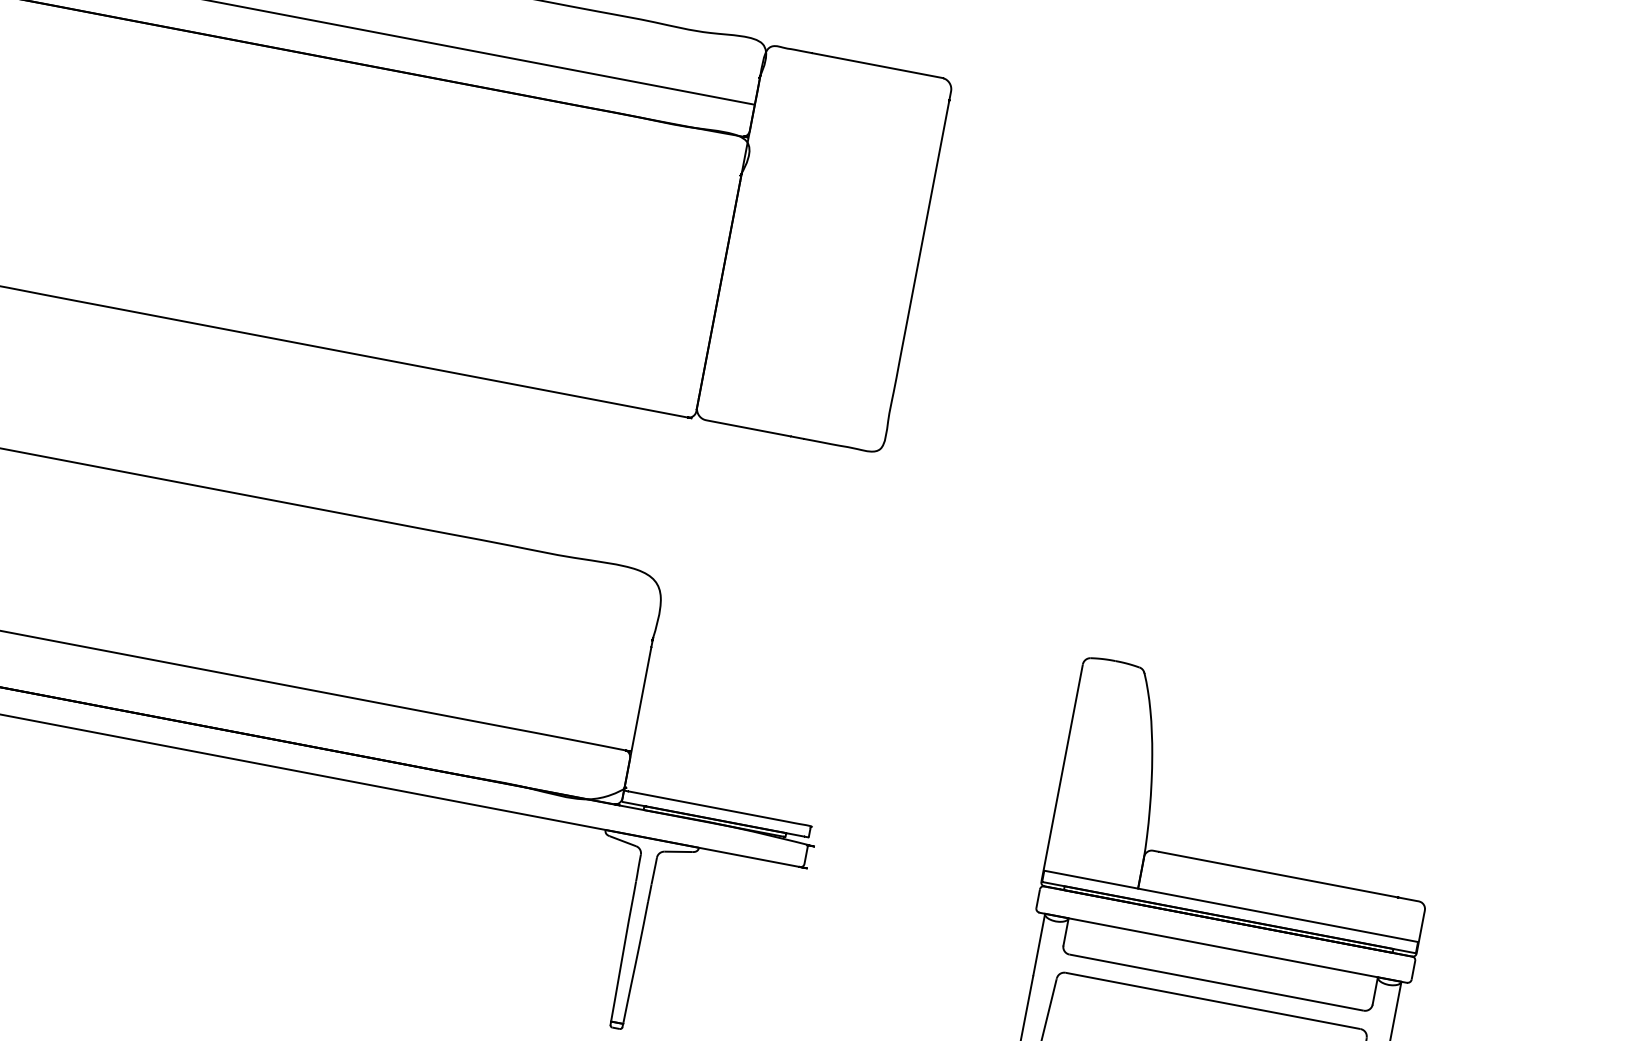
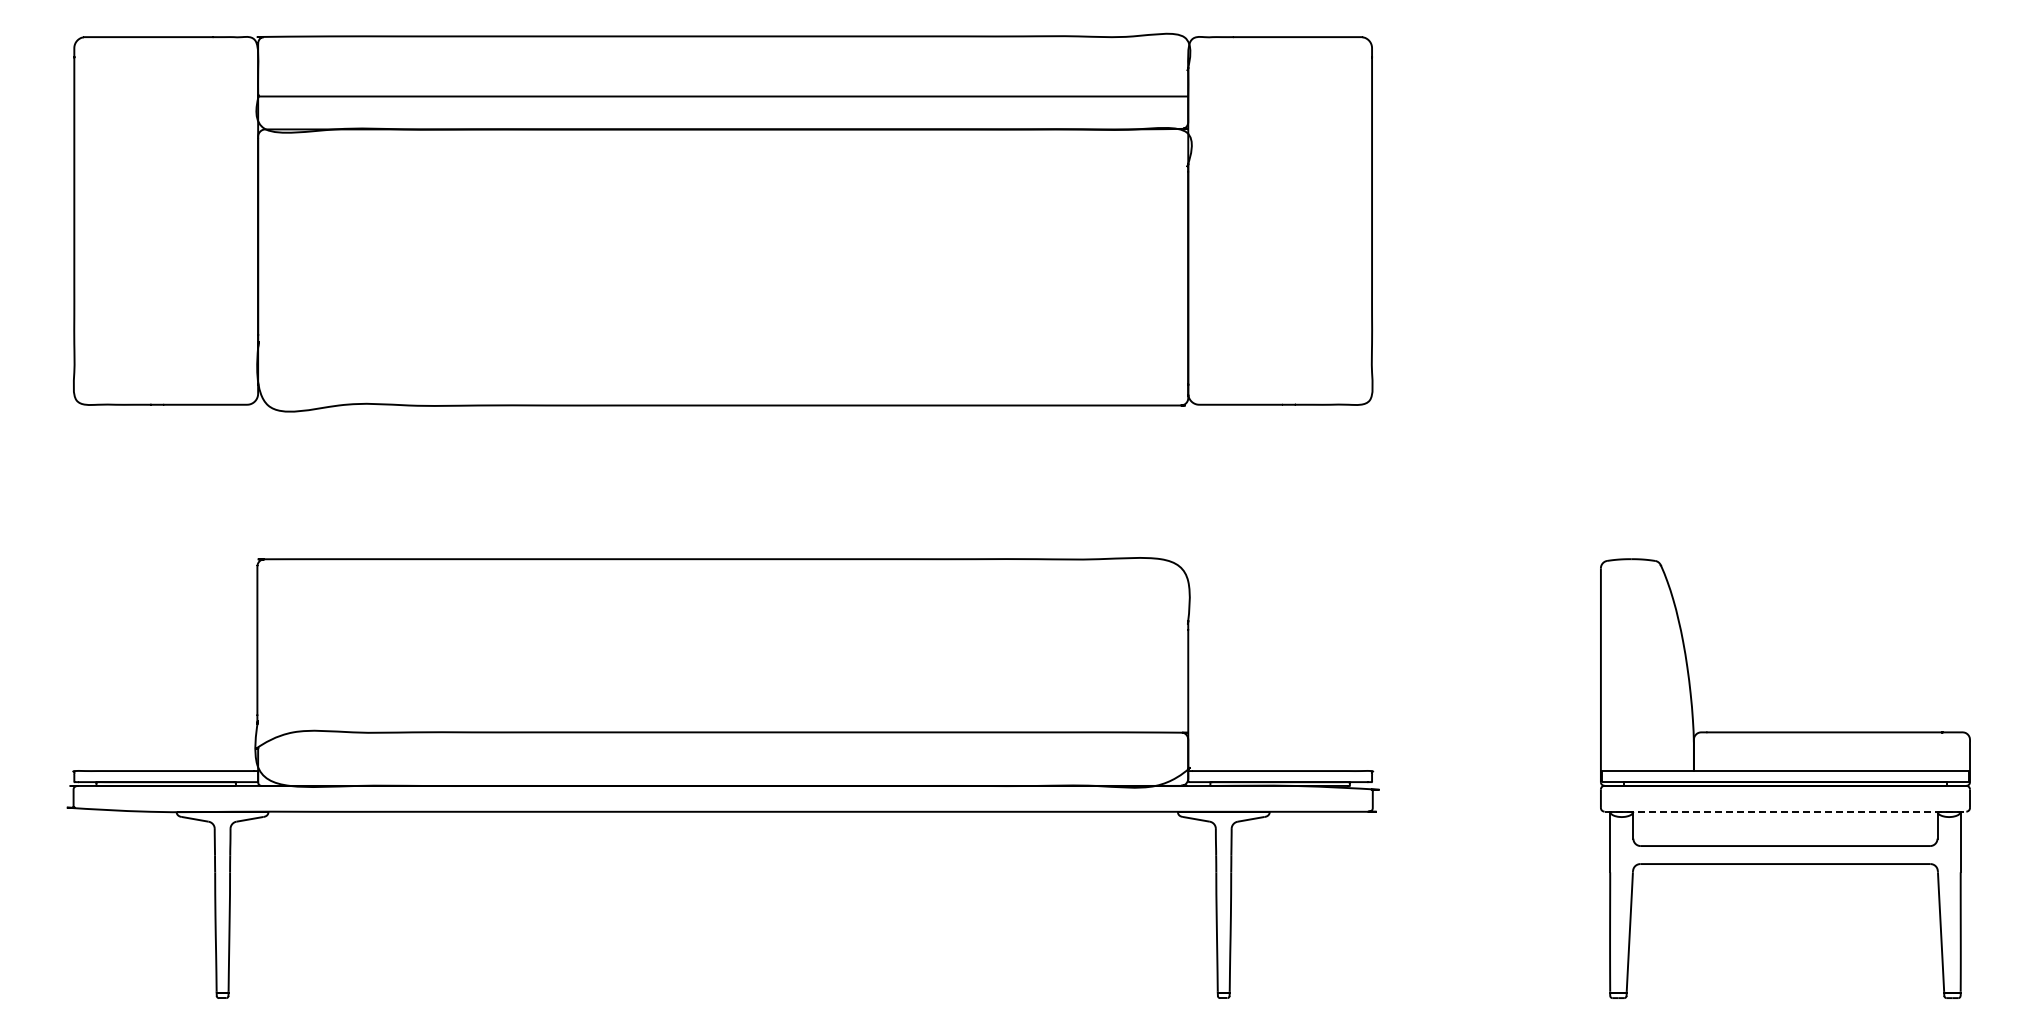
line: (1223, 947) -> (1785, 811), solid -> dashed

